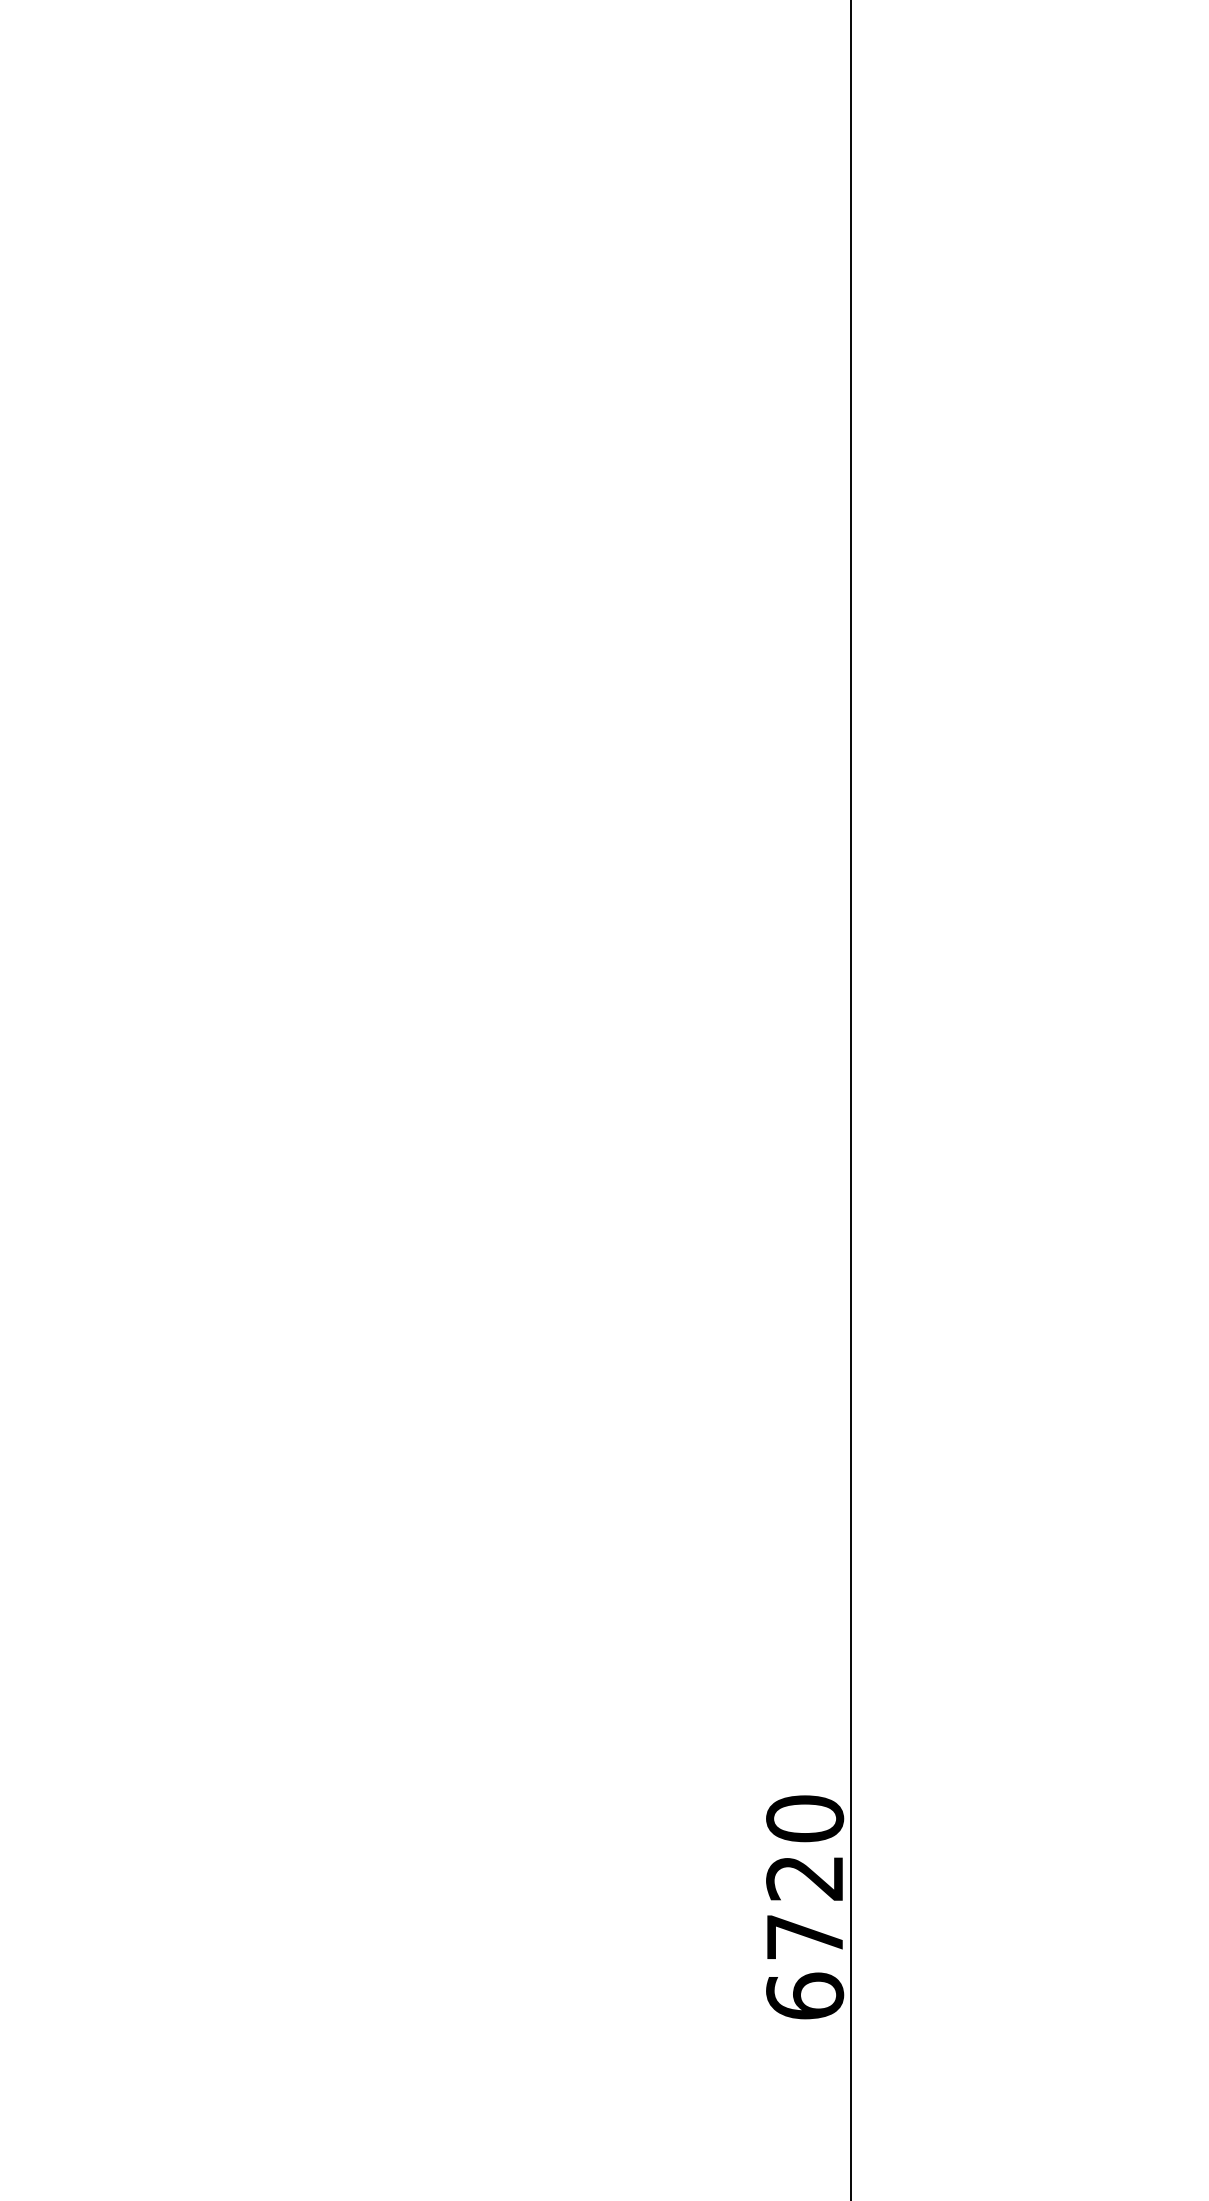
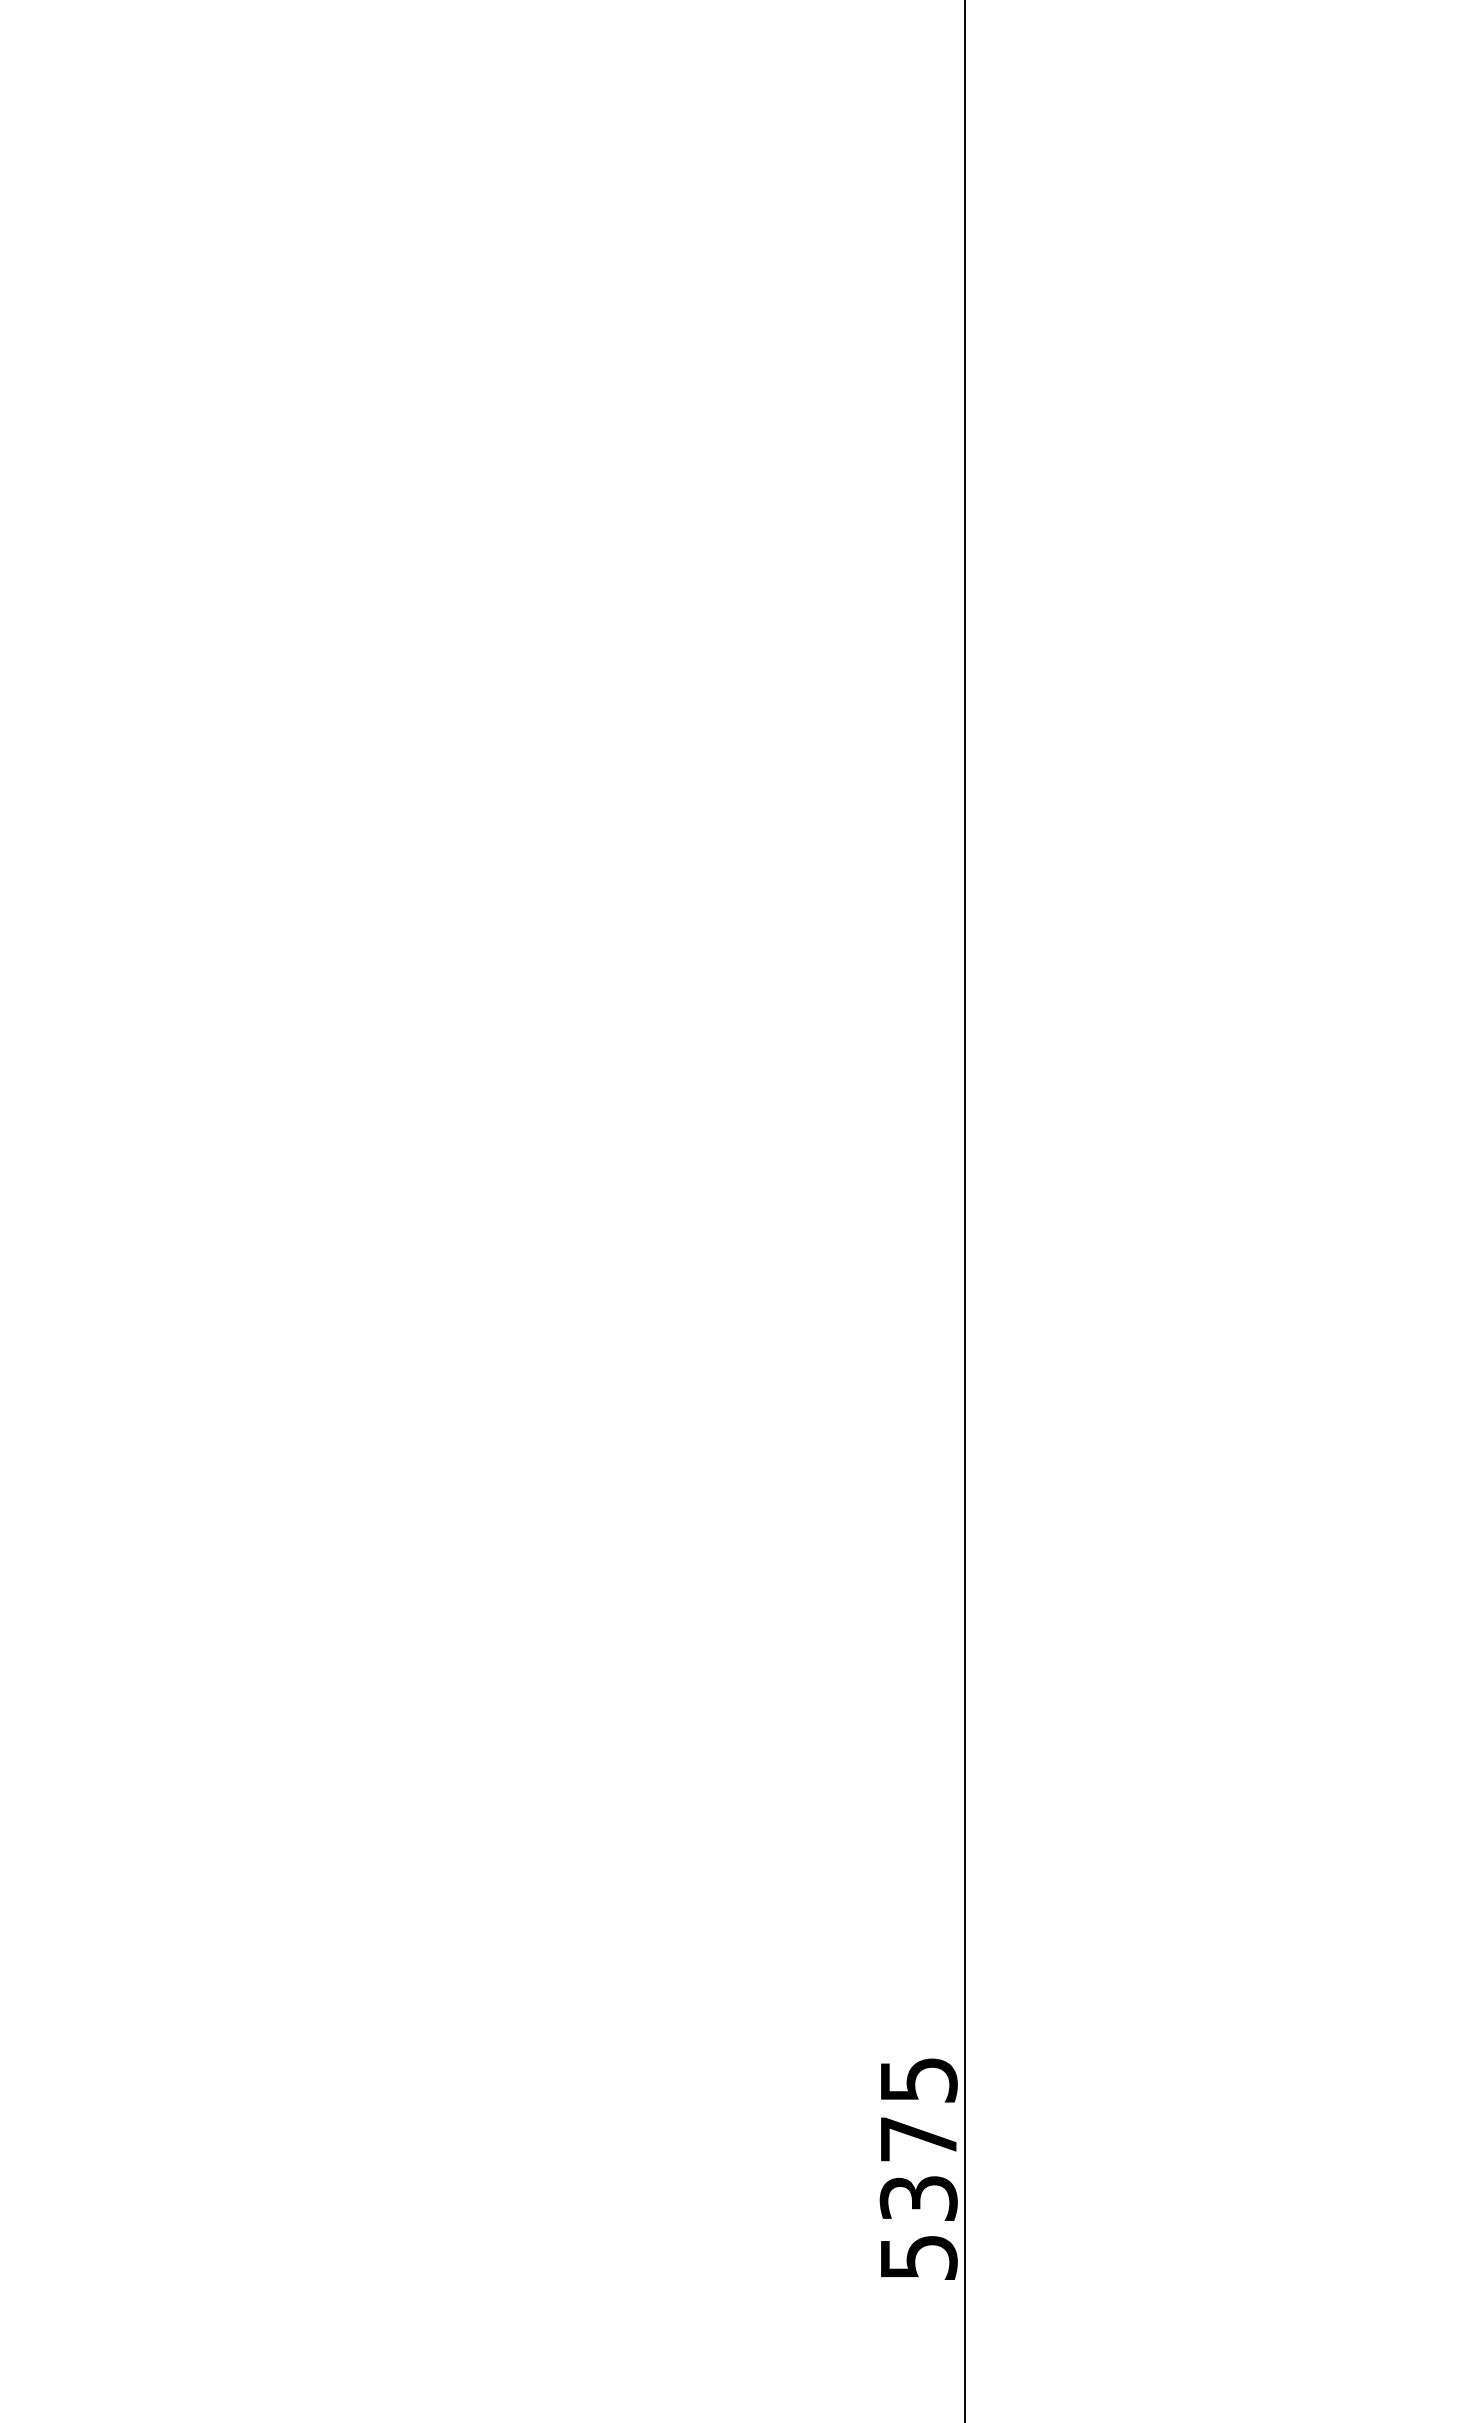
text: (804, 1907) -> (918, 2168), 6720 -> 5375

